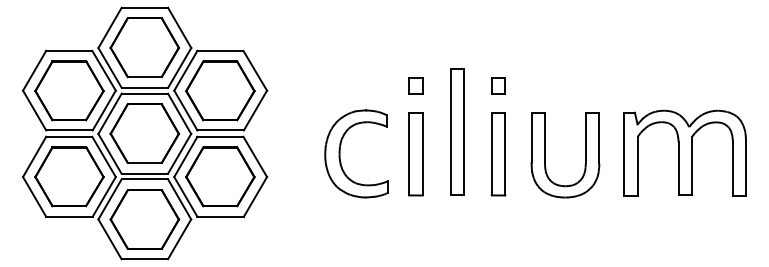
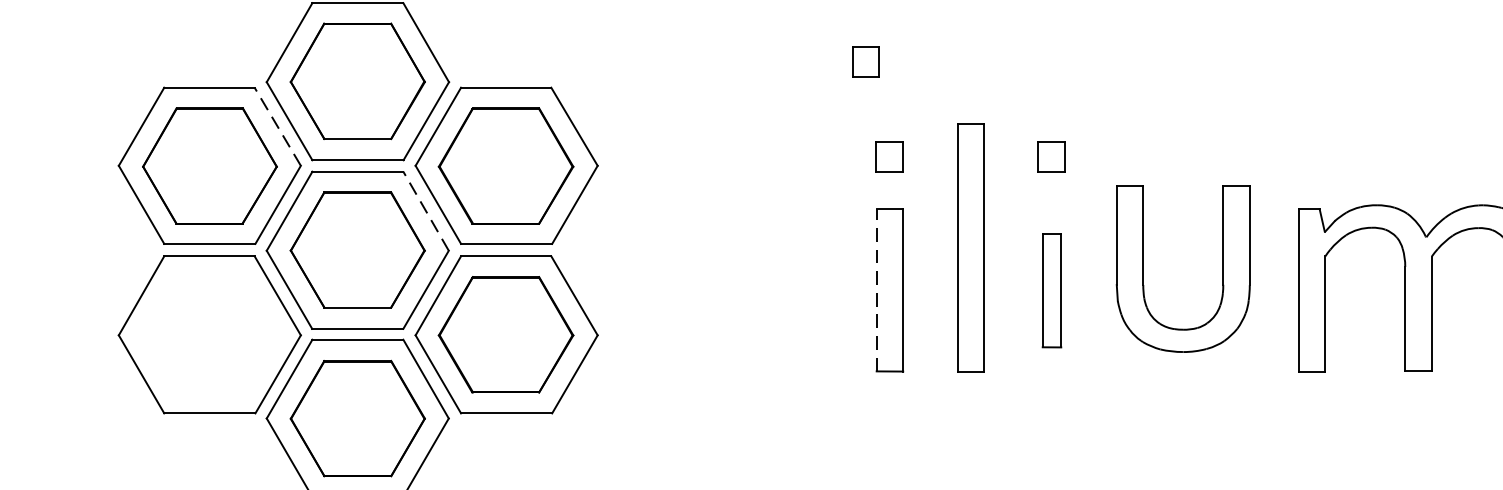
part: (403, 37) -> (865, 61), added
line: (103, 70) -> (276, 126), solid -> dashed
line: (179, 113) -> (425, 210), solid -> dashed
part: (340, 153) -> (741, 289), removed
line: (409, 153) -> (877, 289), solid -> dashed
part: (498, 154) -> (1051, 291), size x0.7
part: (545, 155) -> (1144, 269), moved
part: (69, 176) -> (209, 334), removed

